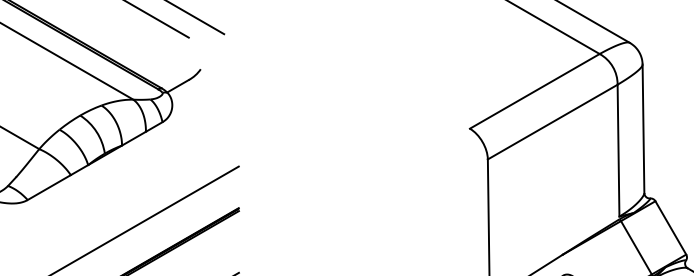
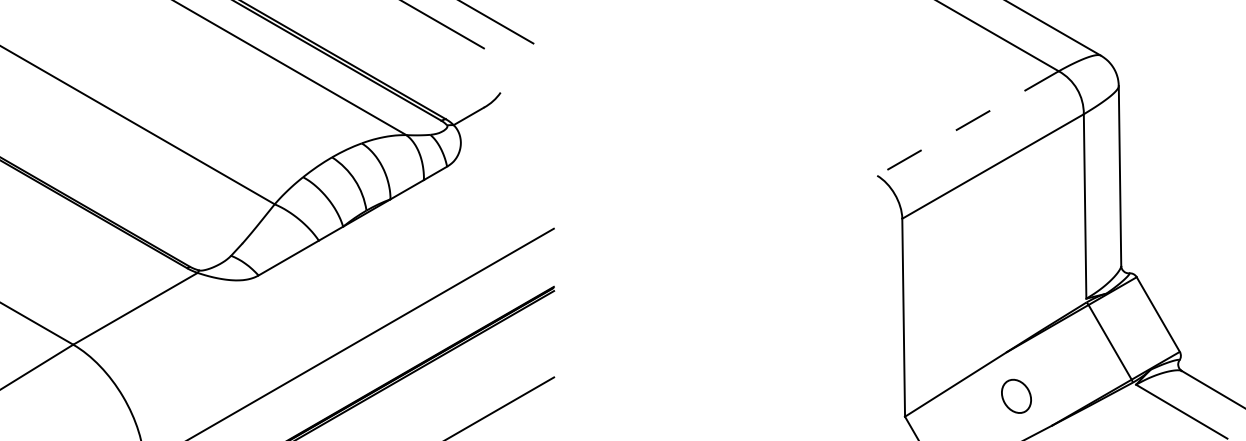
line: (535, 91) -> (968, 123), solid -> dashed

